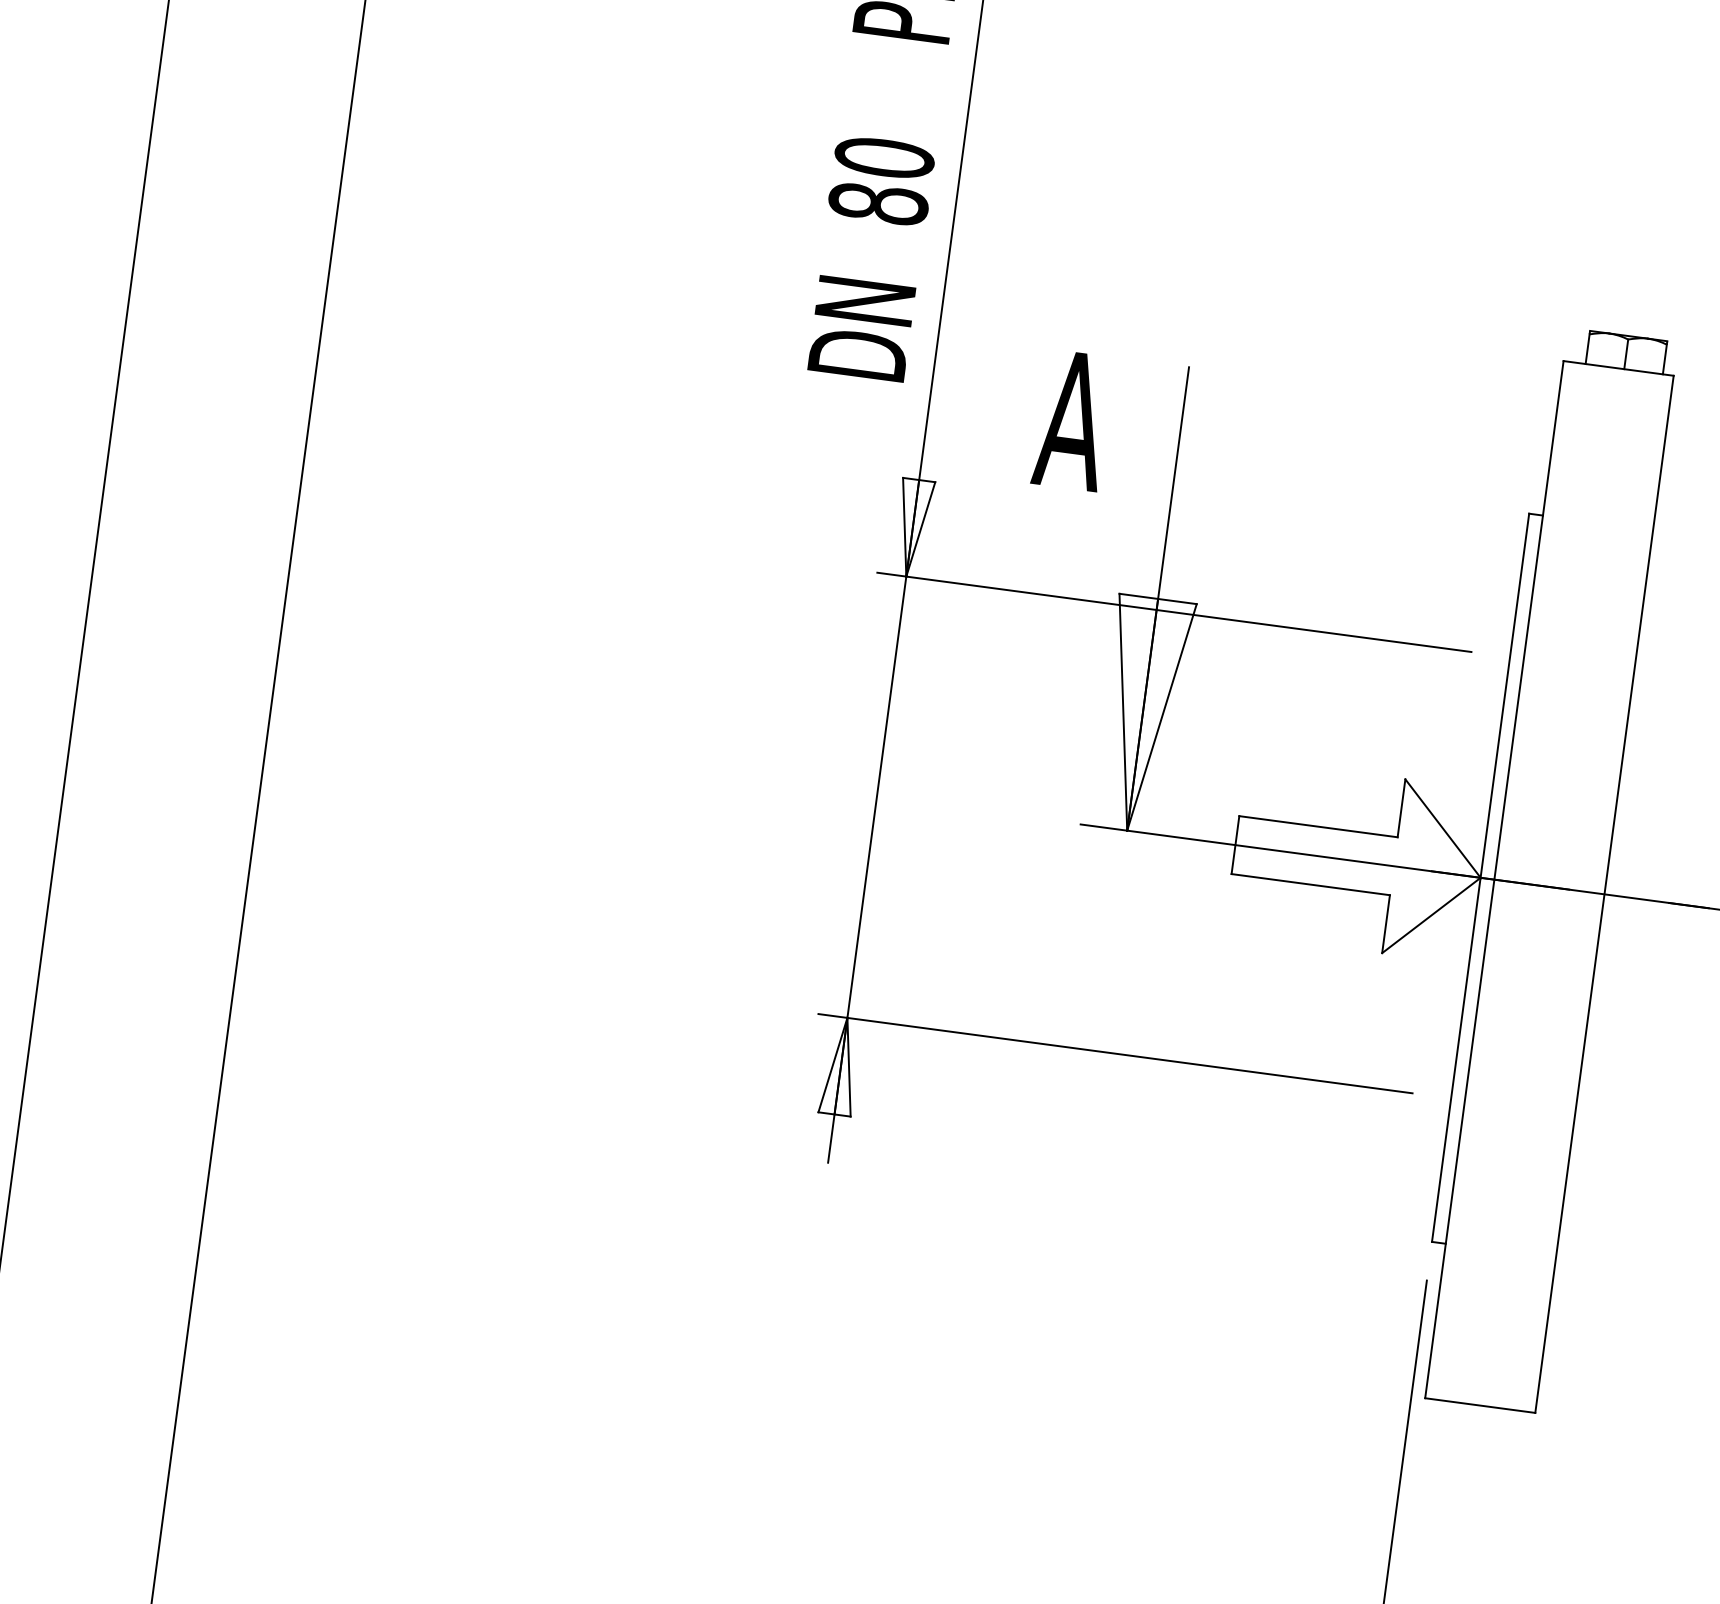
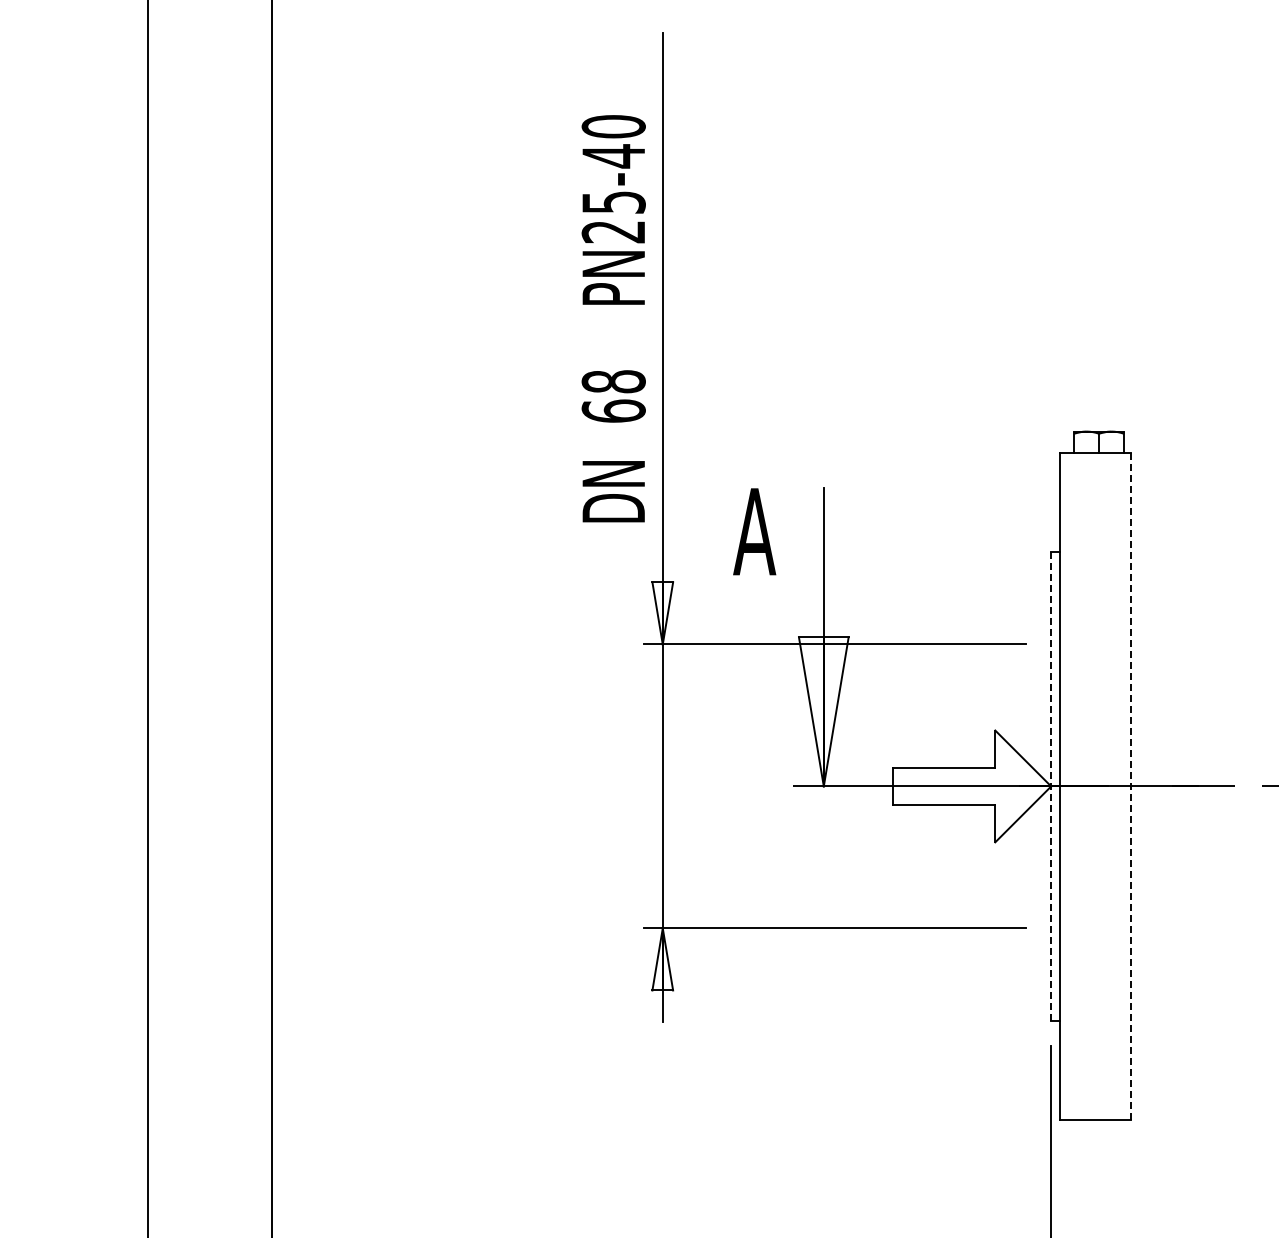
text: (881, 180) -> (613, 396), 80 -> 68
line: (1481, 877) -> (1051, 786), solid -> dashed
line: (1603, 894) -> (1130, 786), solid -> dashed

